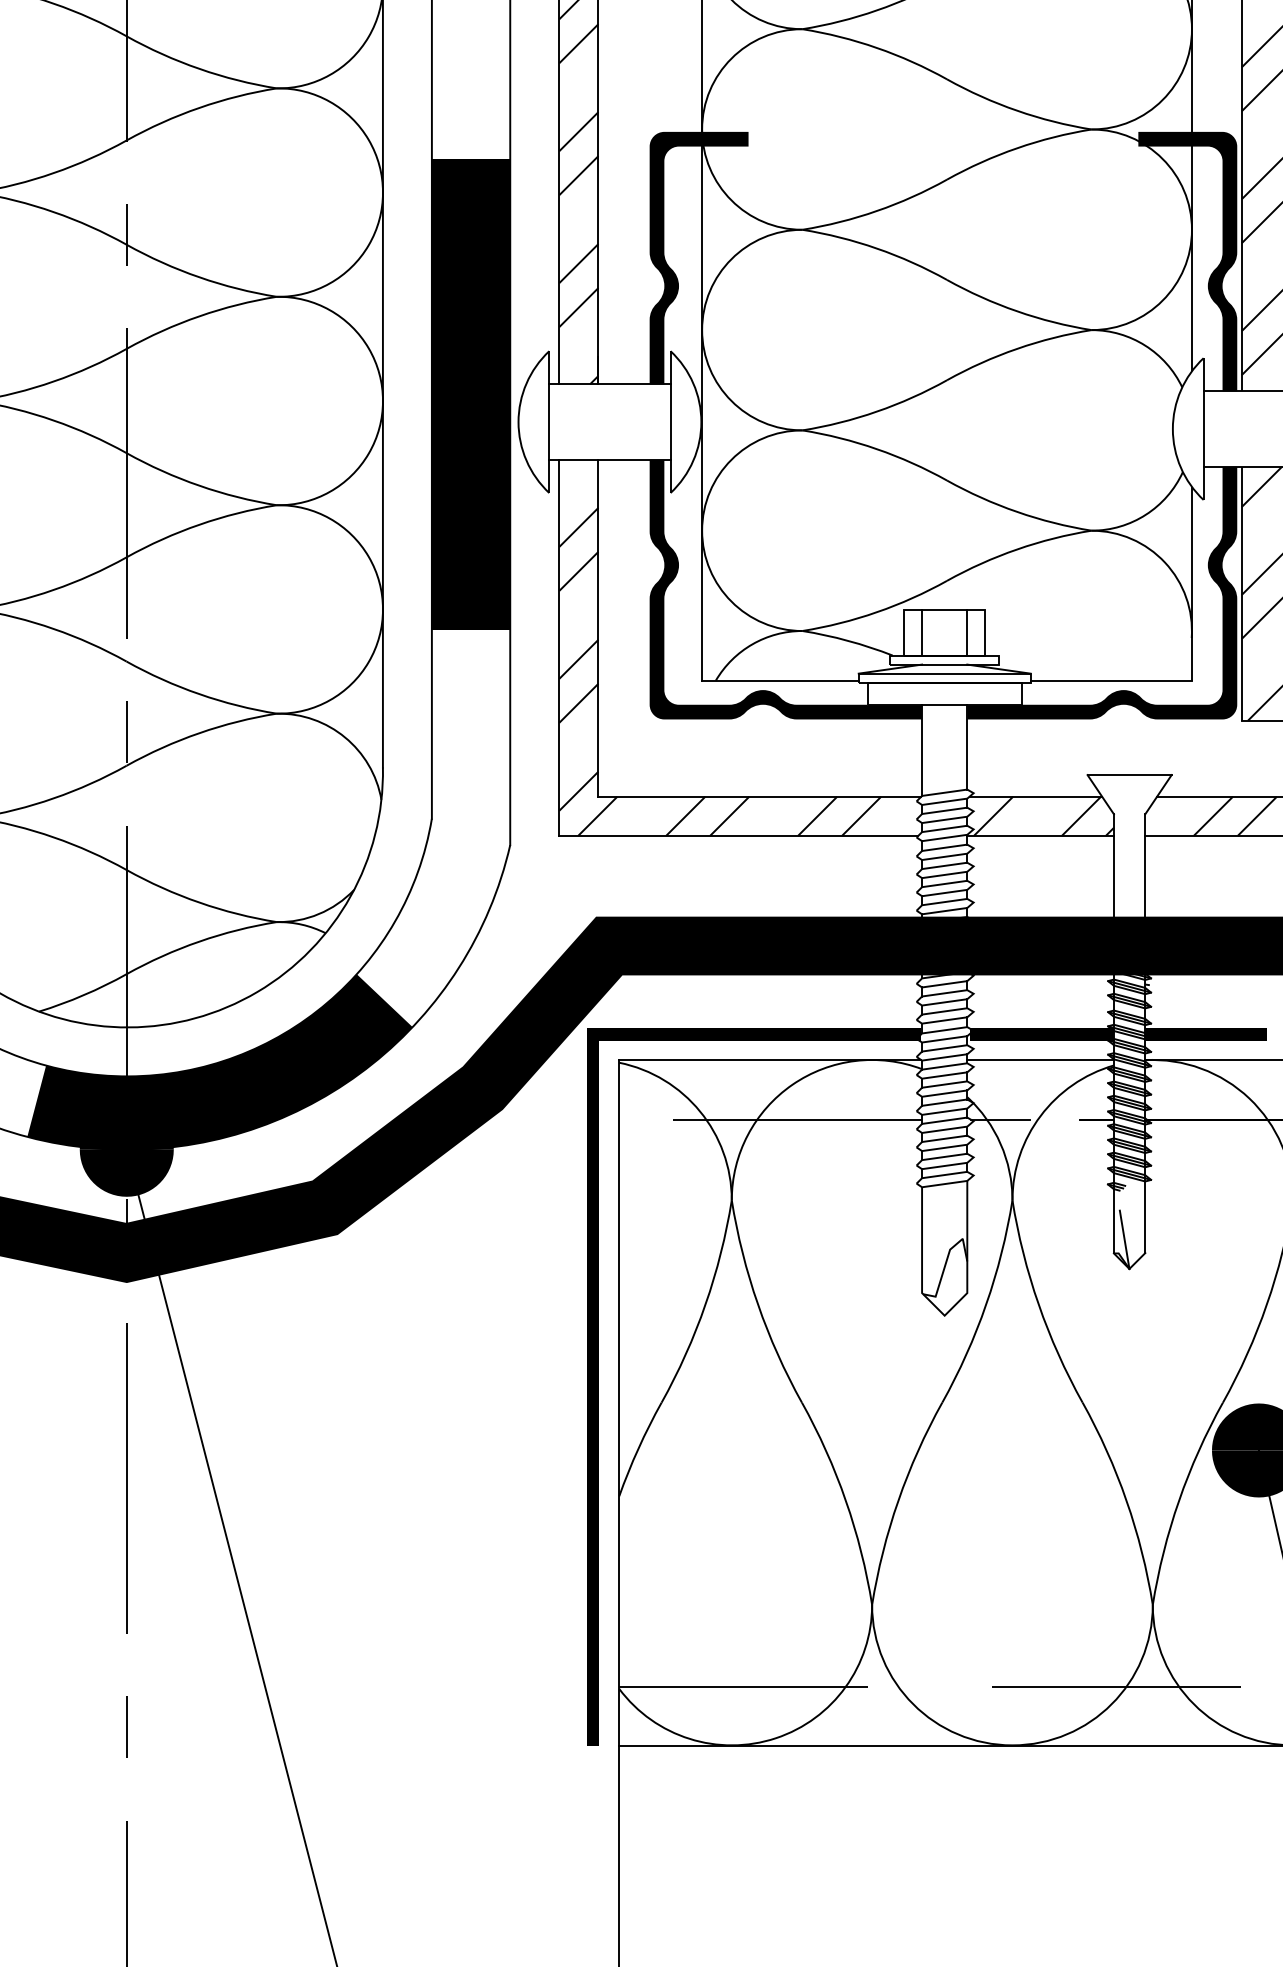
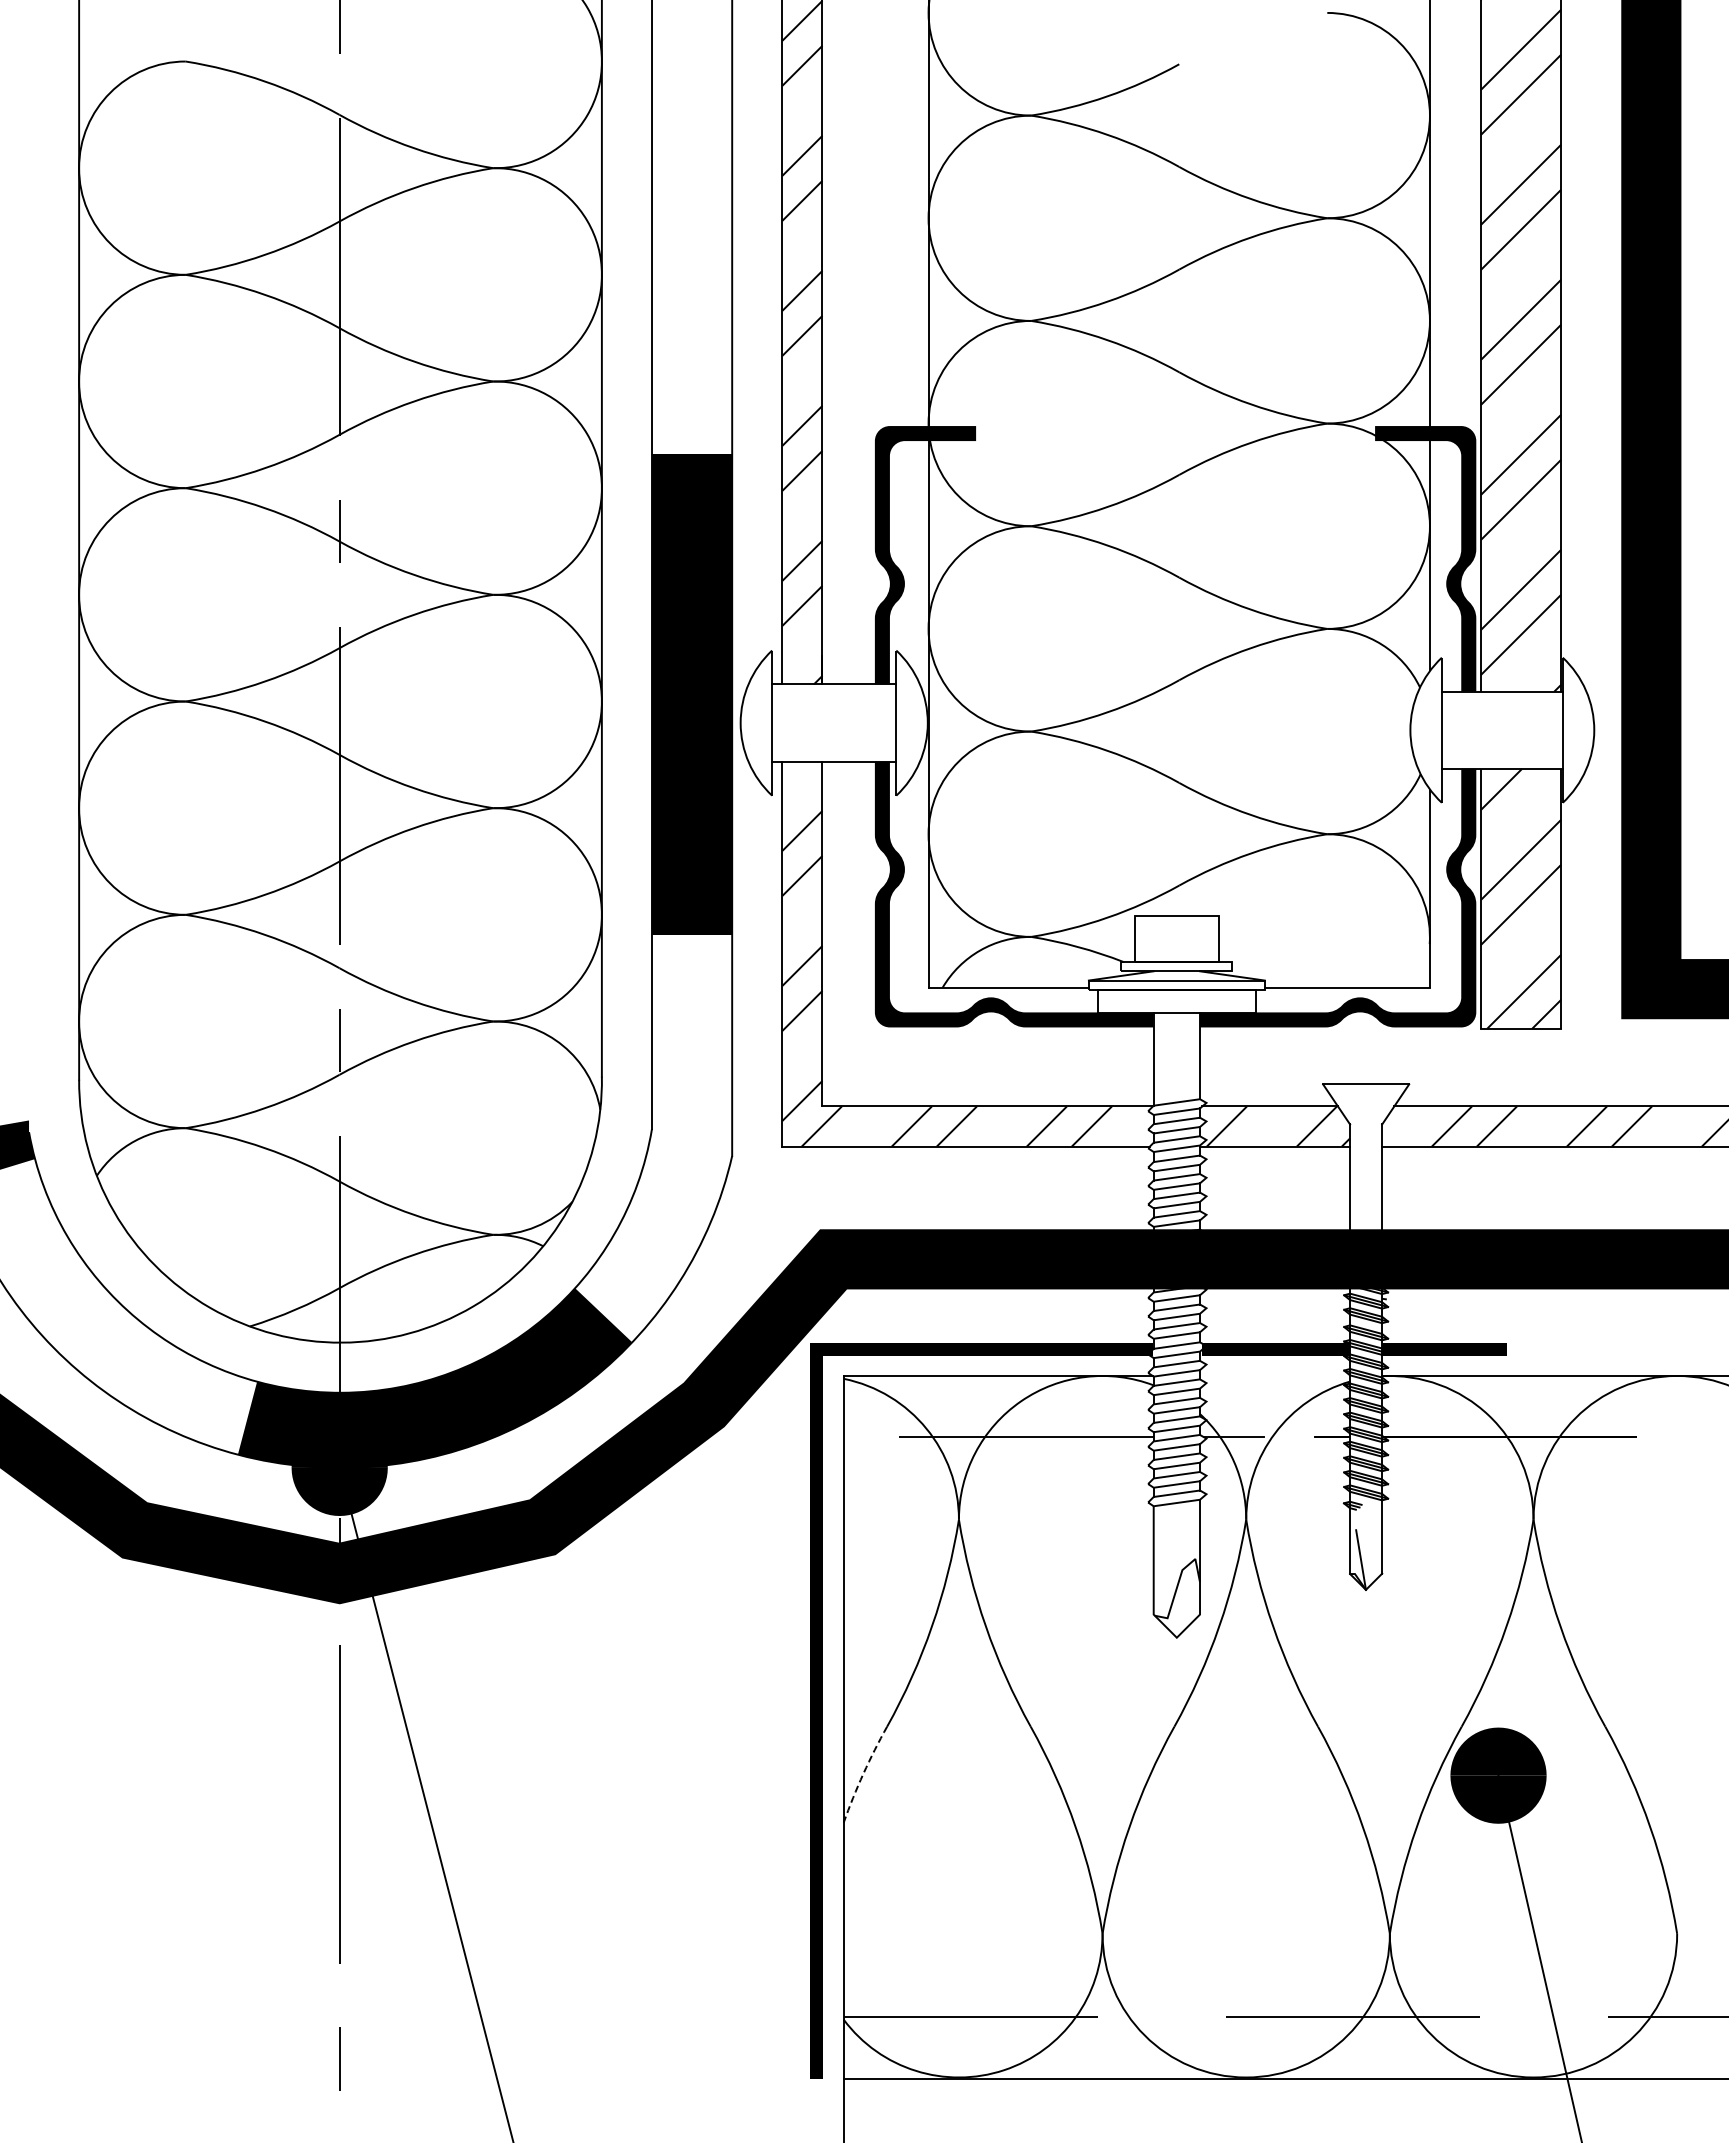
line: (921, 632) -> (1153, 938), removed
line: (967, 632) -> (1200, 938), removed
line: (1041, 1059) -> (1275, 1375), removed
arc: (638, 1448) -> (863, 1773), solid -> dashed

